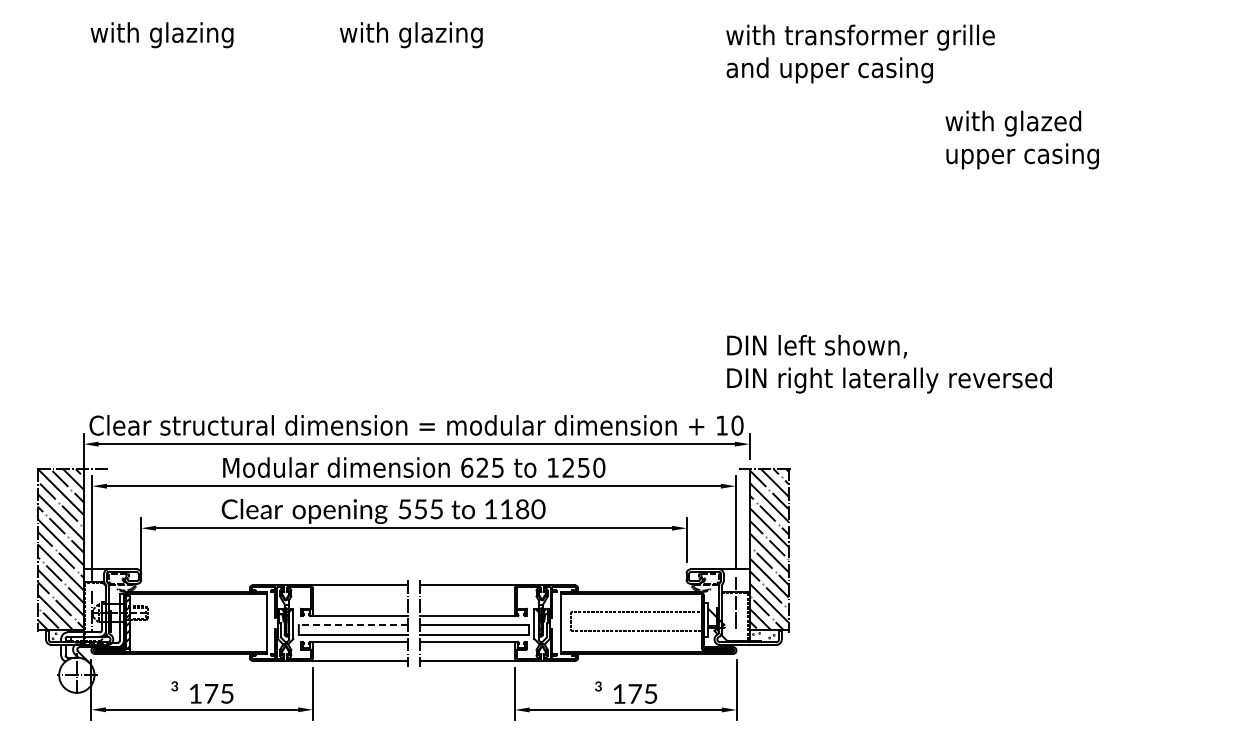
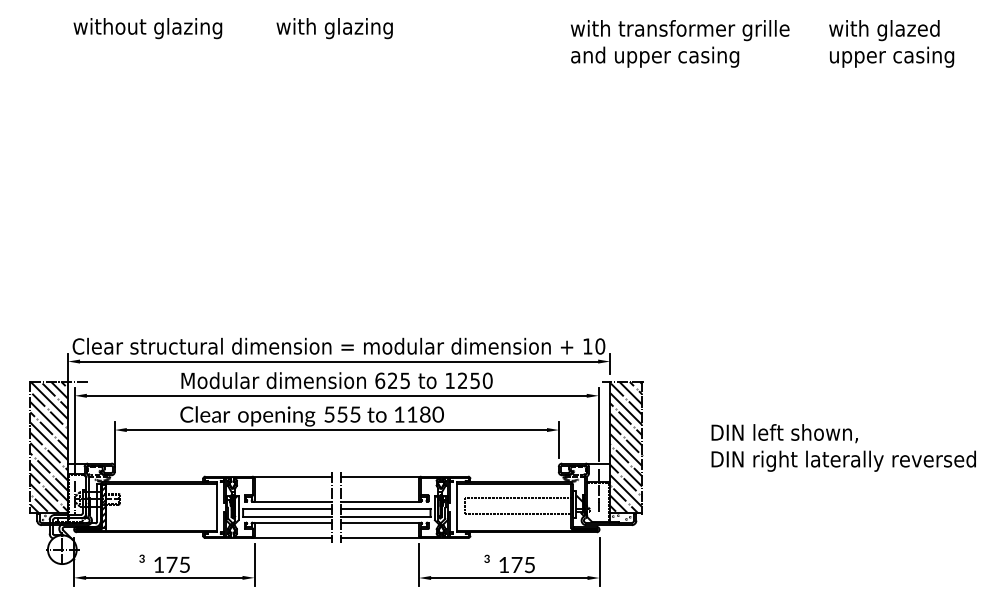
text: (207, 35) -> (168, 28), with glazing -> without glazing
text: (860, 53) -> (680, 43), moved
text: (1021, 139) -> (891, 43), moved
text: (889, 364) -> (843, 448), moved
line: (353, 625) -> (287, 509), dashed -> solid

